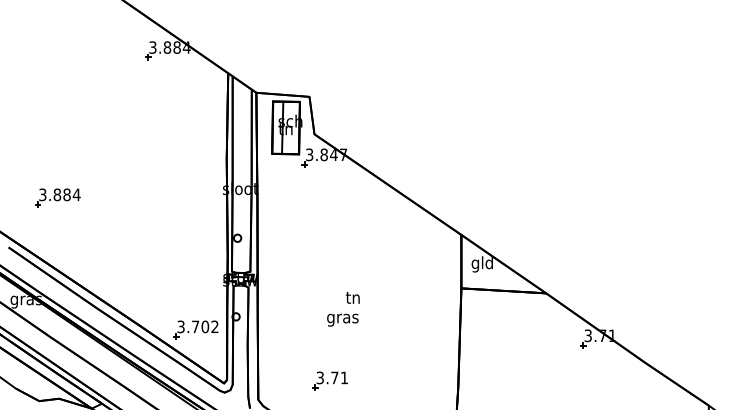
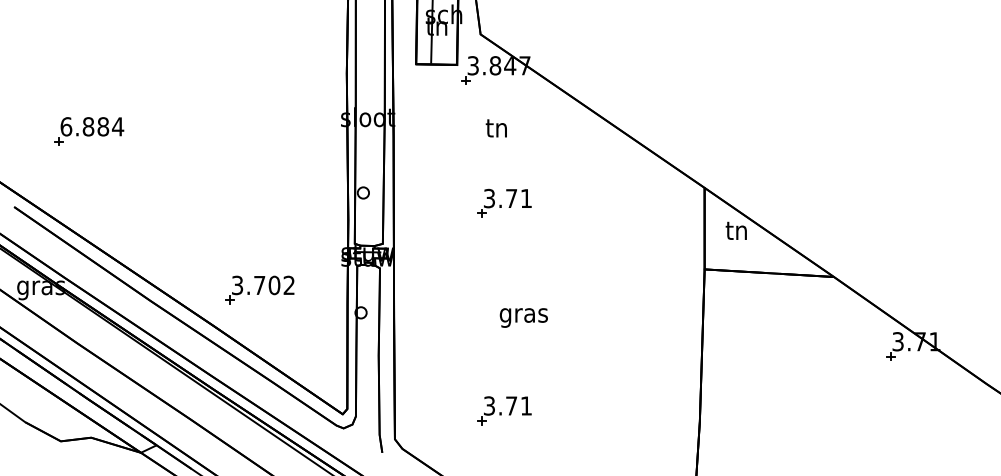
text: (42, 194) -> (65, 126), 3.884 -> 6.884
part: (329, 244) -> (503, 202), added
text: (481, 264) -> (735, 232), gld -> tn
text: (352, 297) -> (495, 127), moved
part: (195, 329) -> (259, 289), moved

